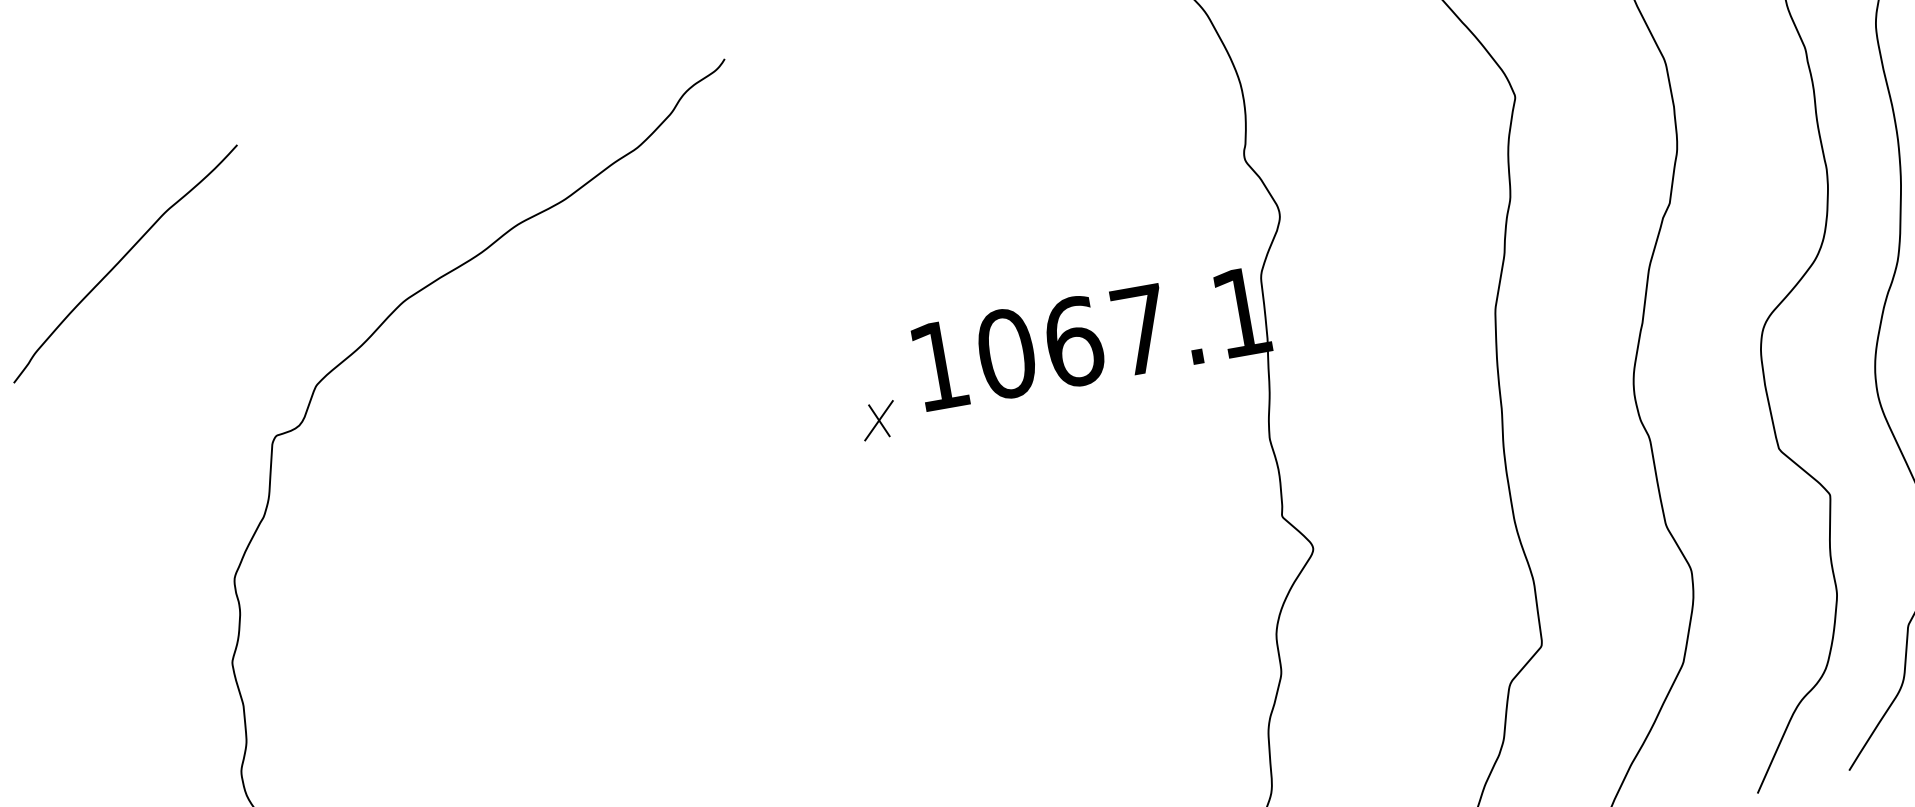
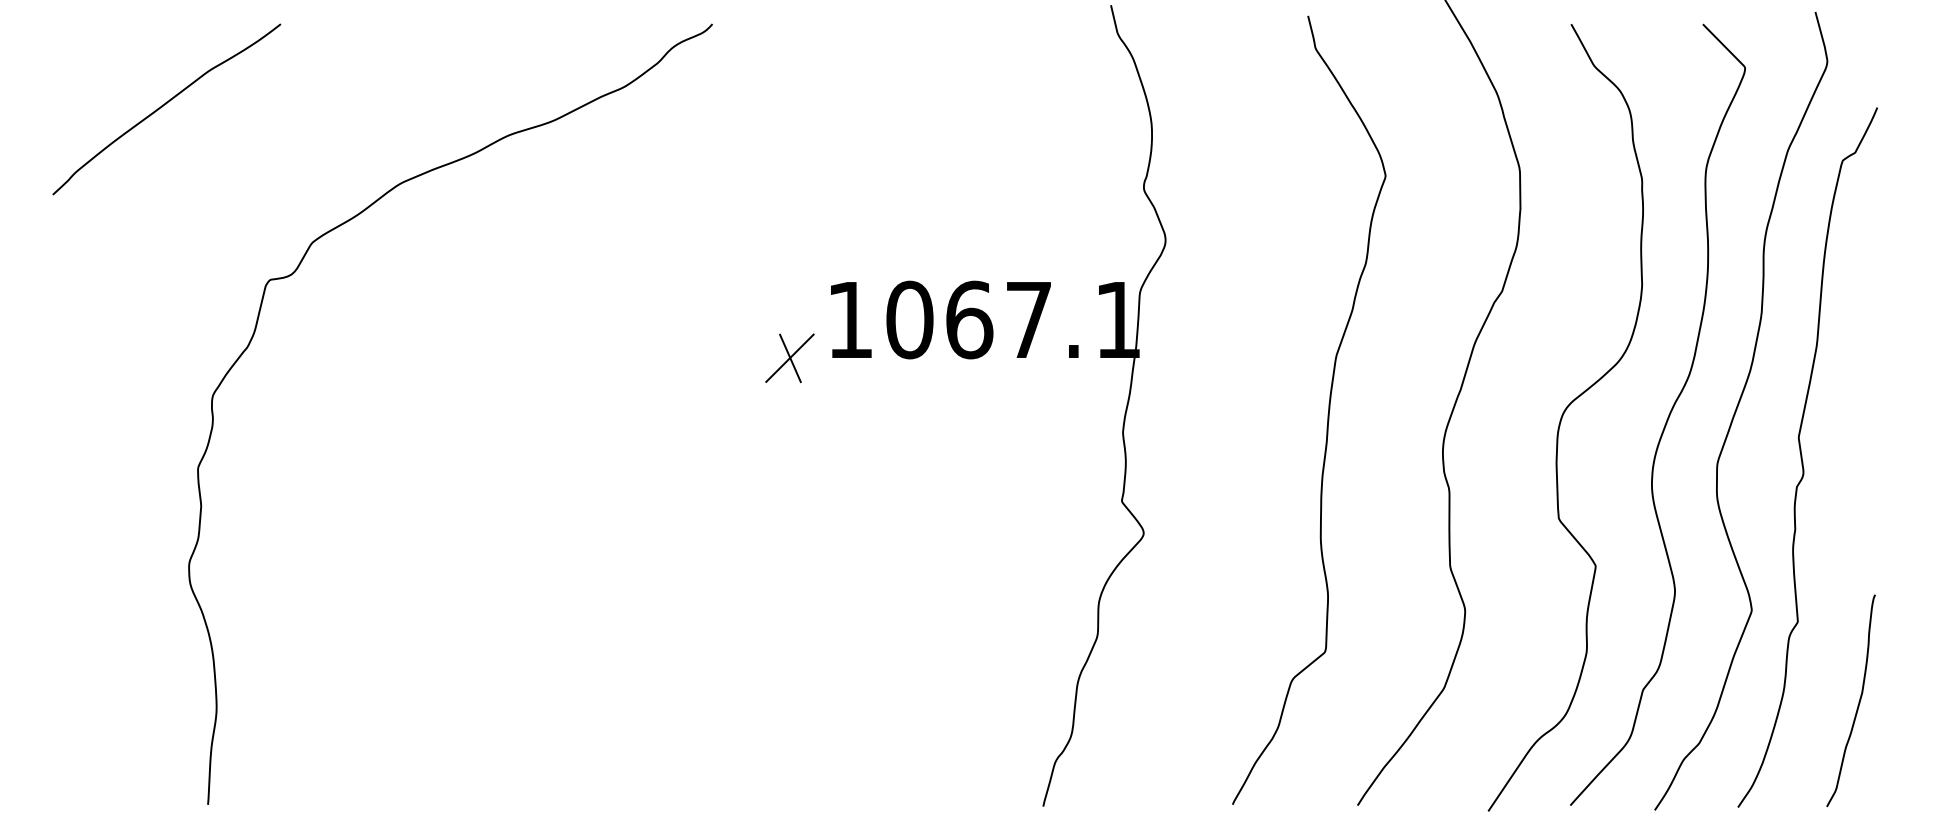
part: (879, 419) -> (790, 357), size x1.6

